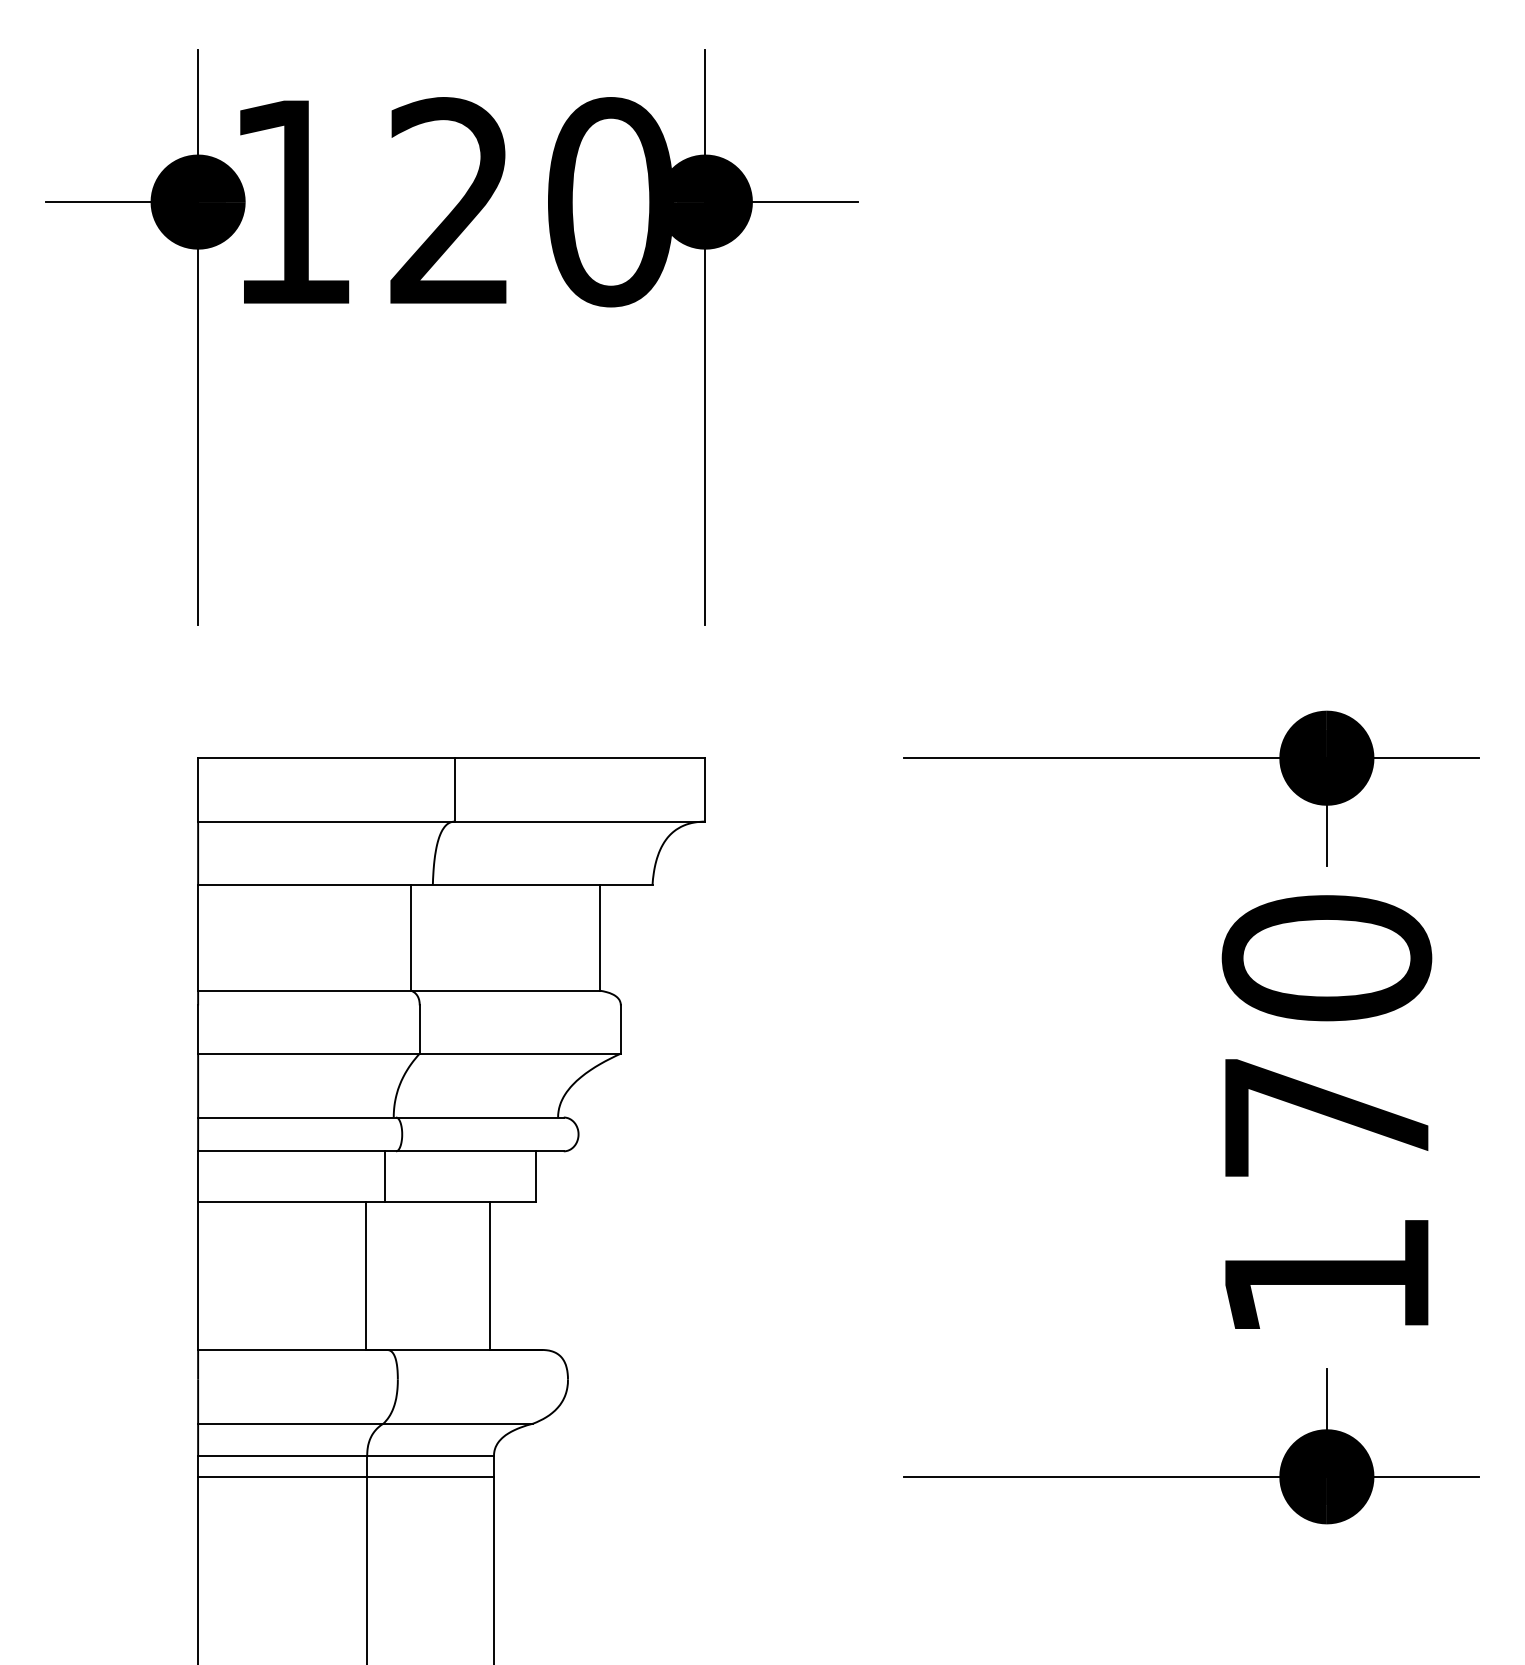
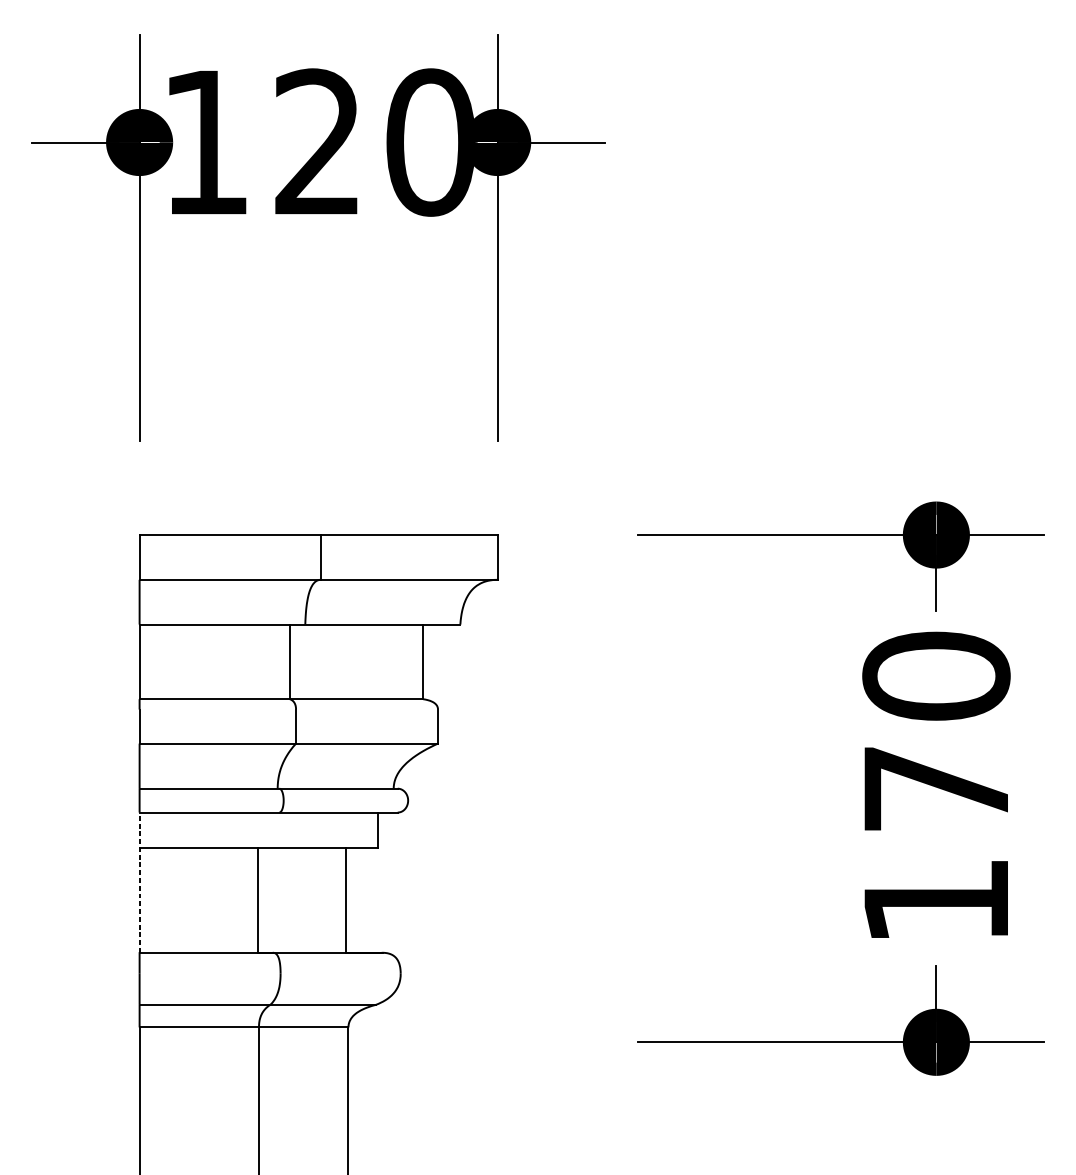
line: (384, 1176) -> (271, 830), removed
line: (198, 1250) -> (139, 882), solid -> dashed
line: (346, 1476) -> (244, 1042), removed

